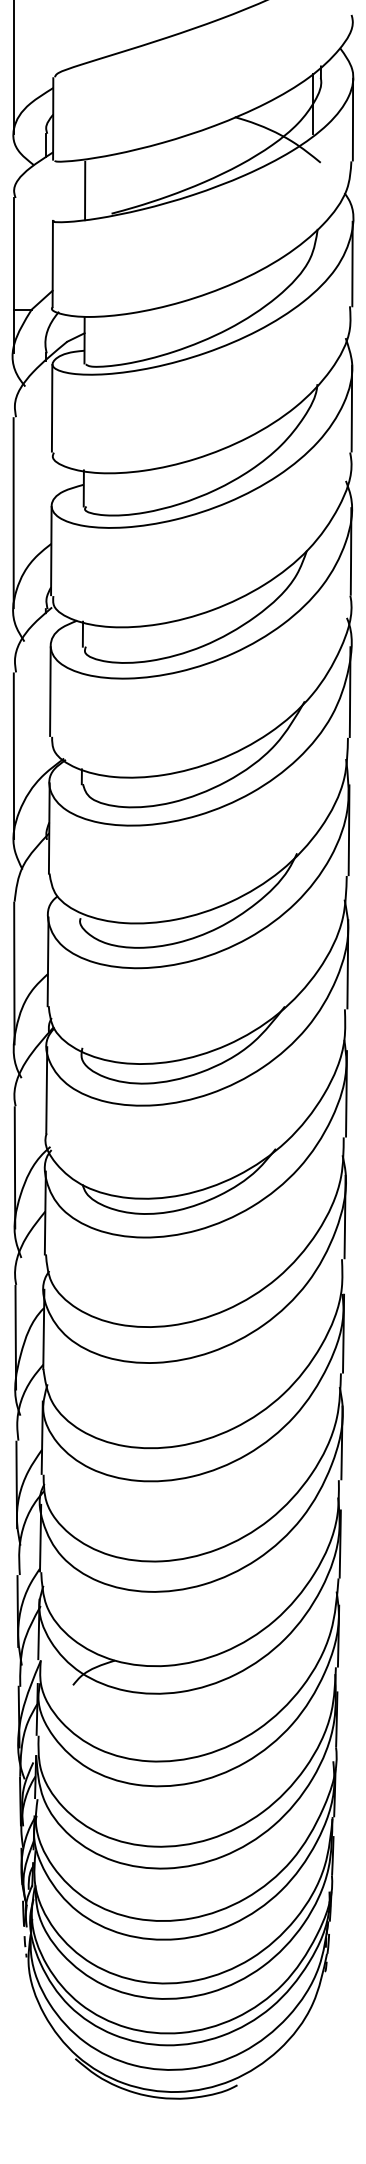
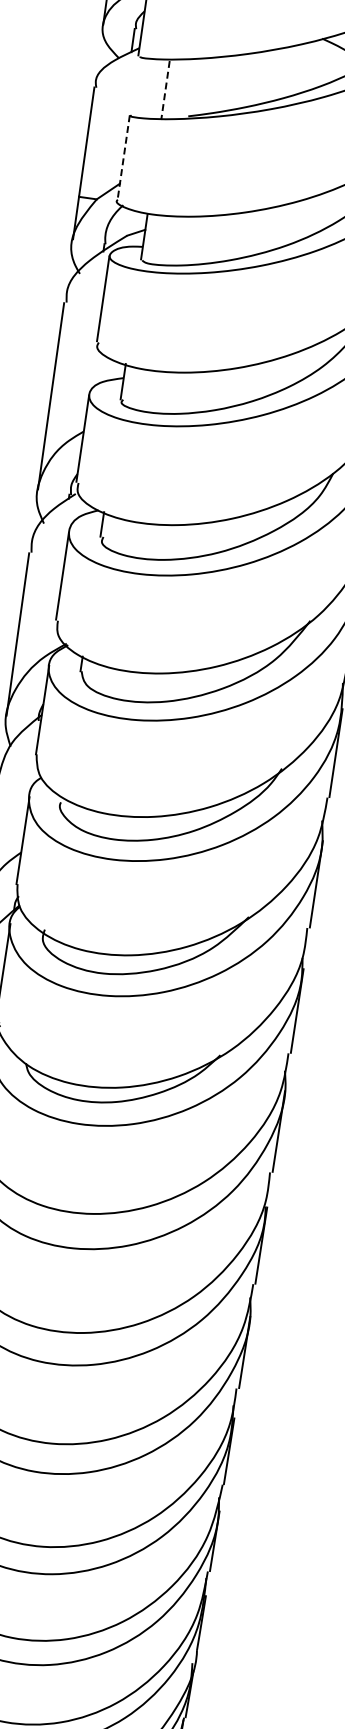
line: (85, 191) -> (165, 91), solid -> dashed
line: (52, 264) -> (123, 157), solid -> dashed

